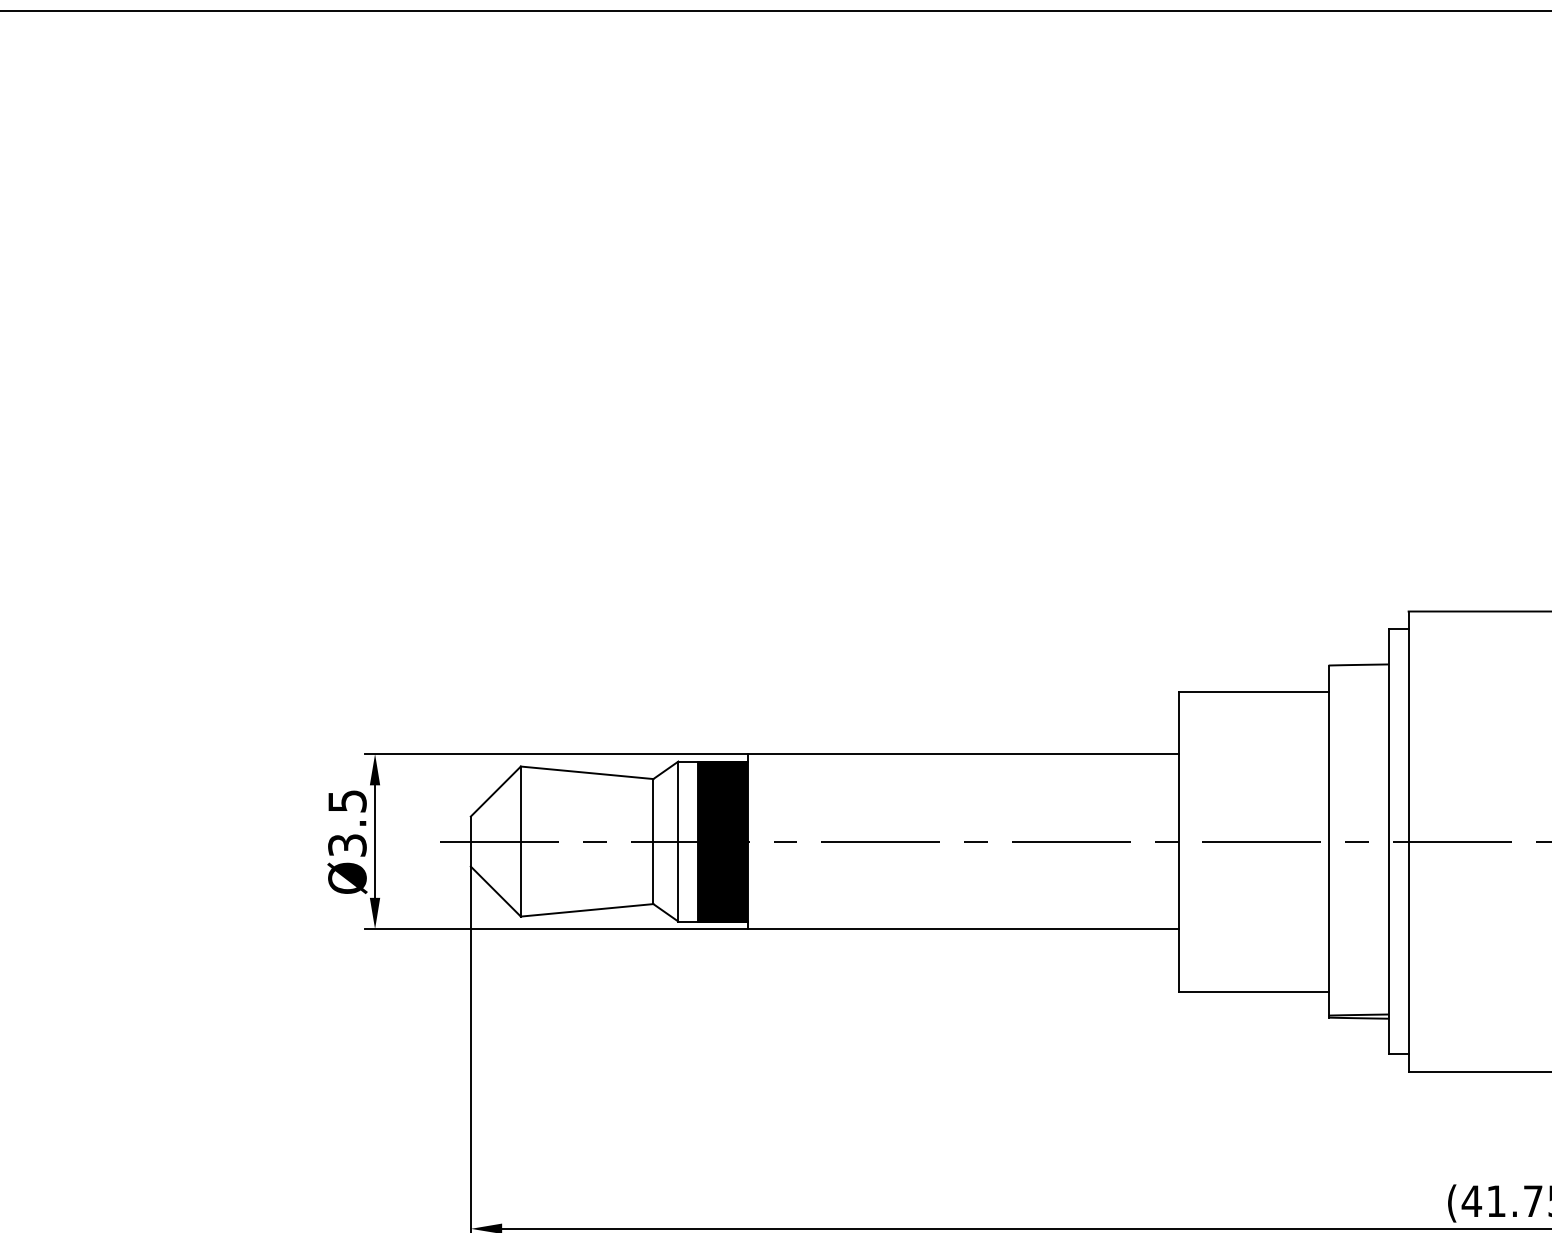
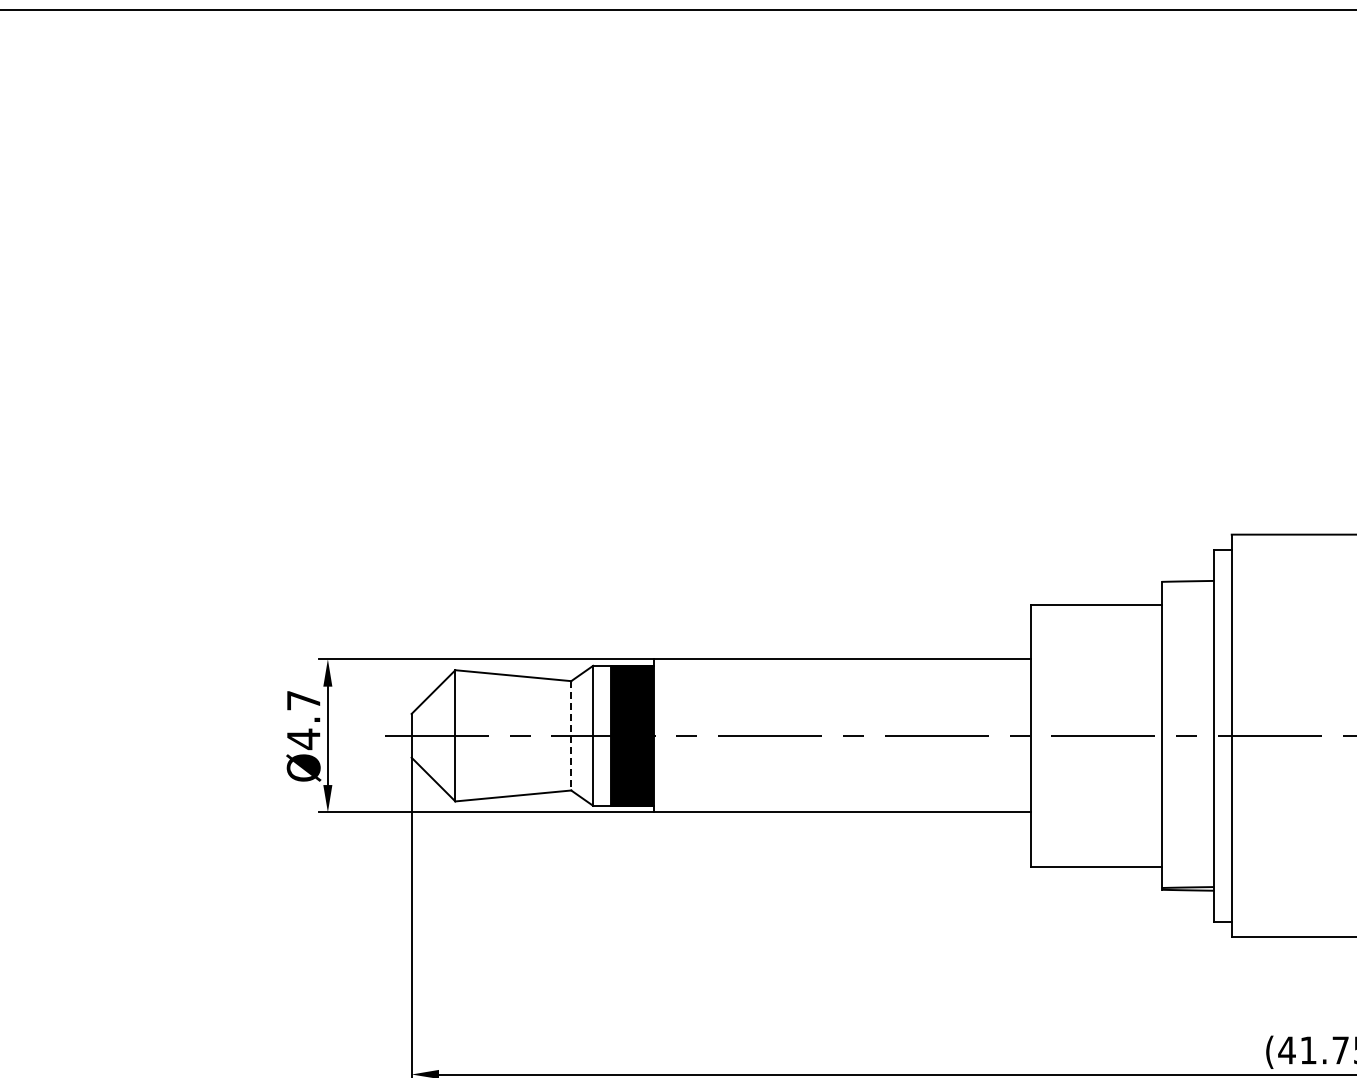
text: (347, 824) -> (303, 720), Ø3.5 -> Ø4.7
line: (653, 841) -> (571, 735), solid -> dashed

